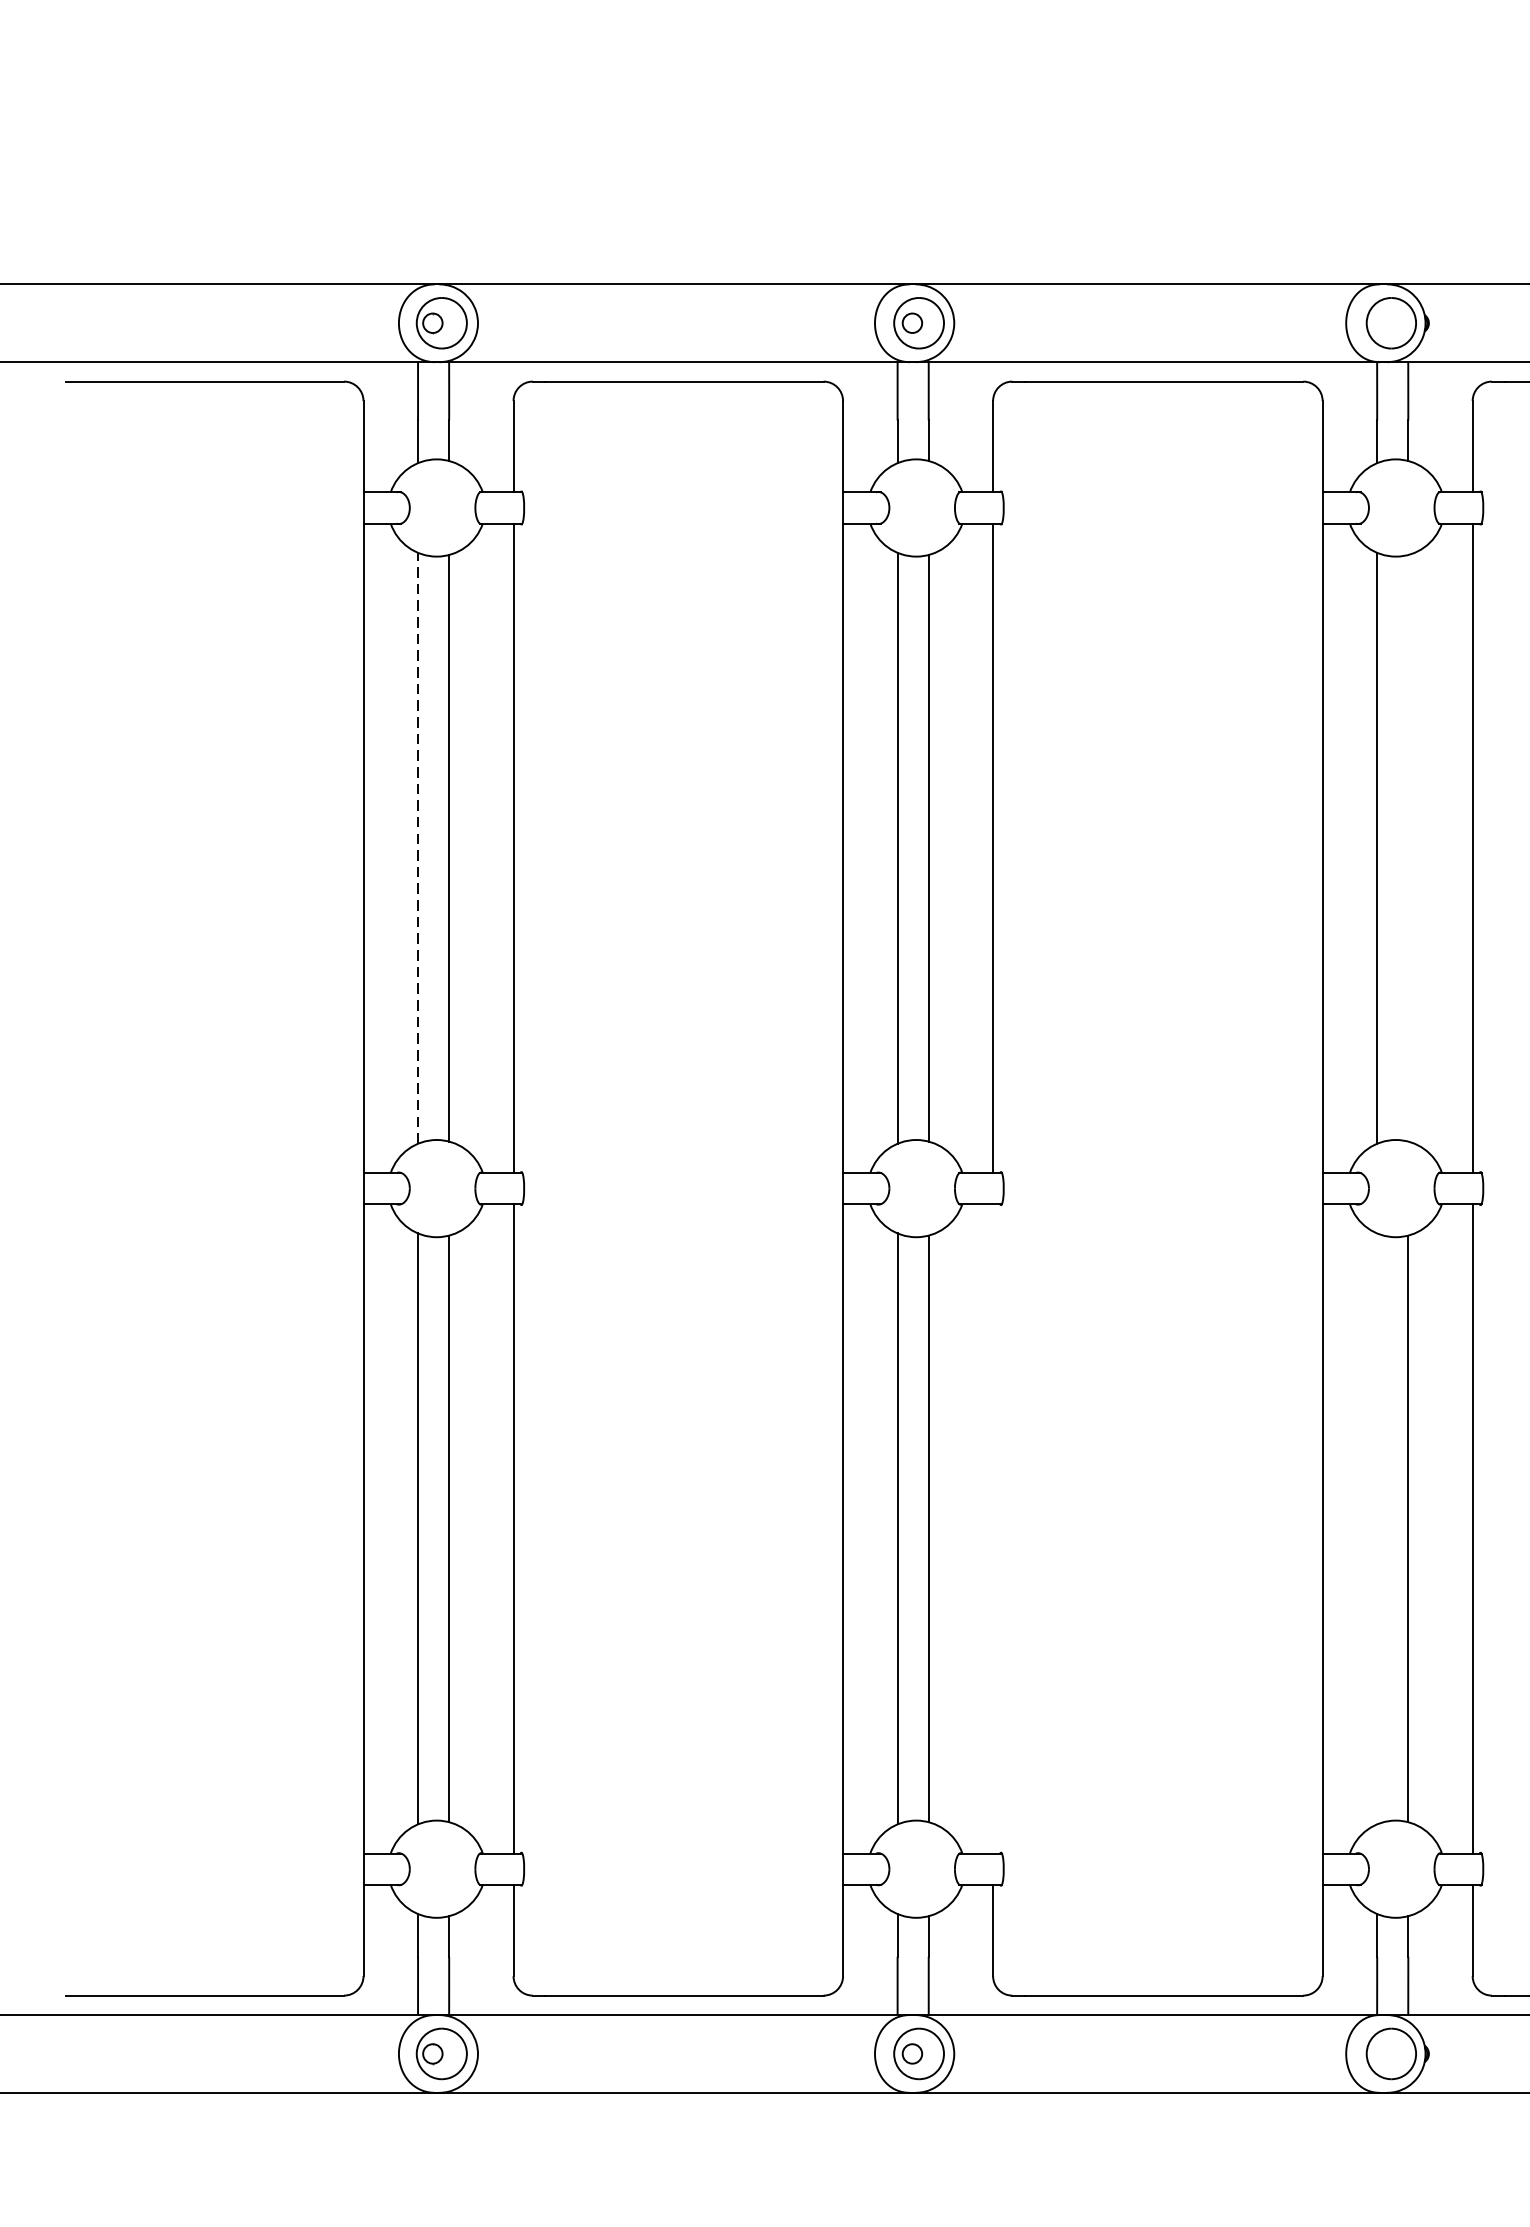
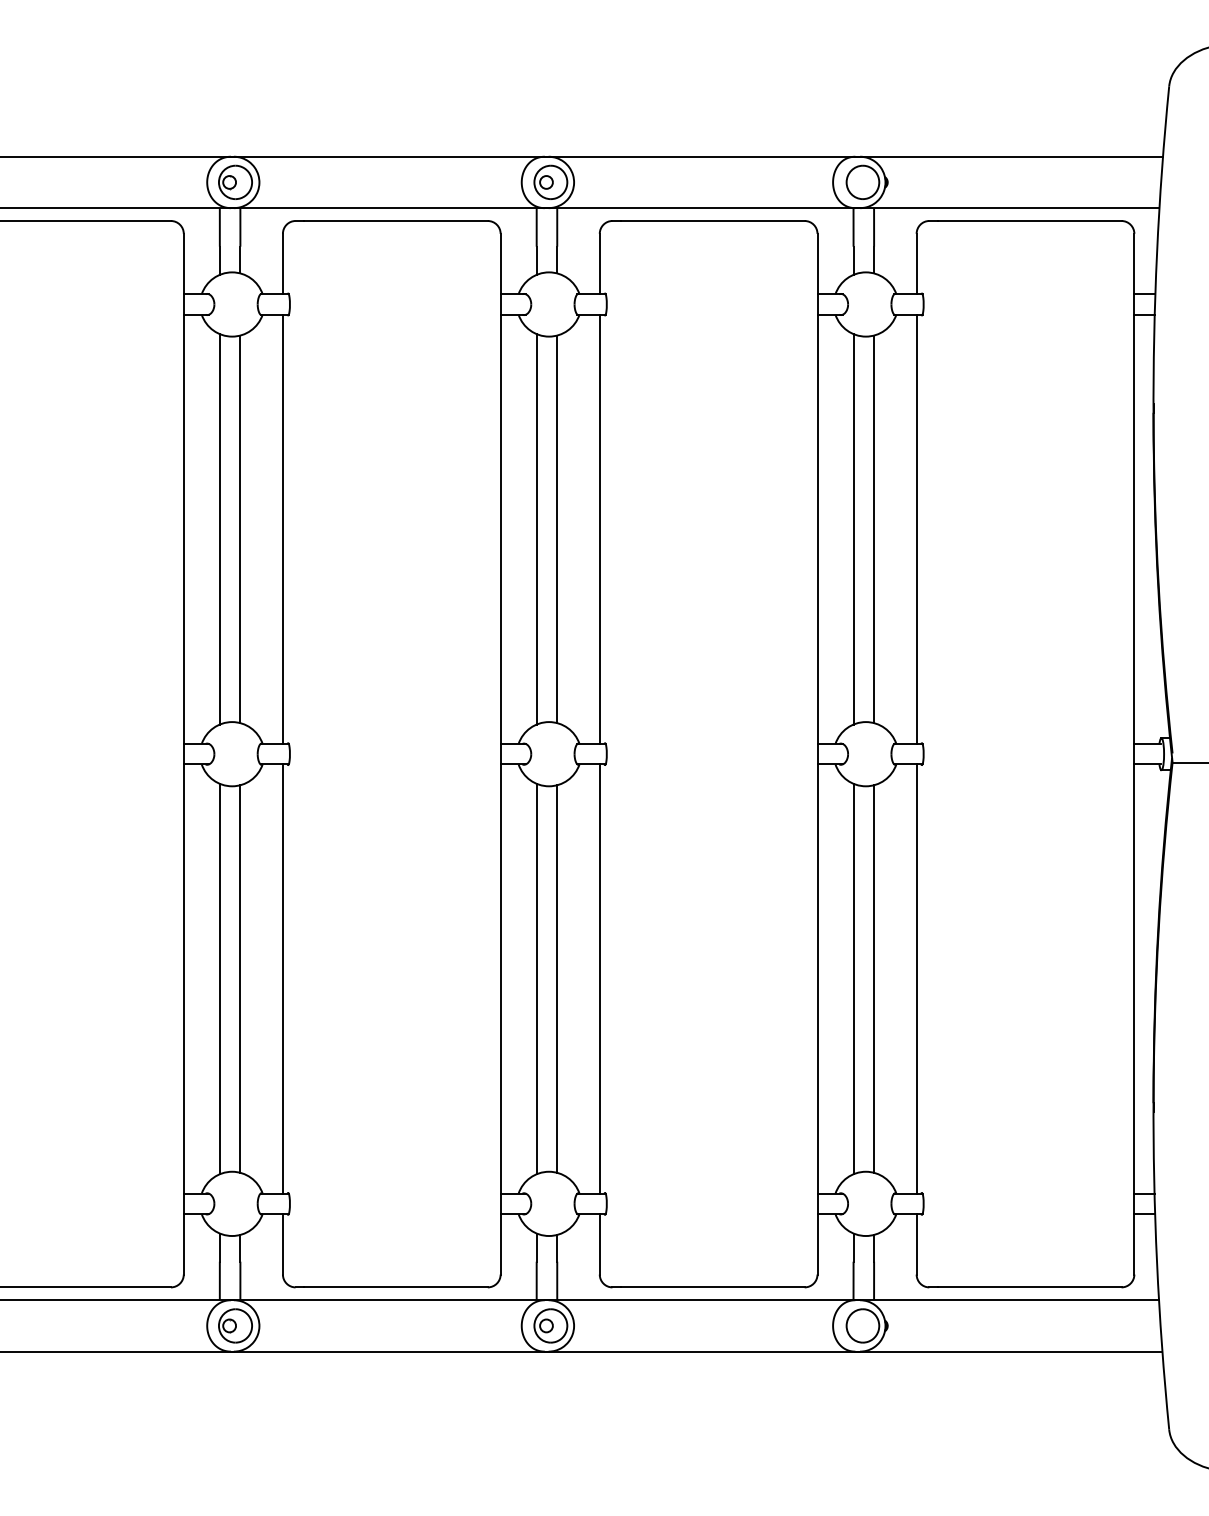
line: (417, 847) -> (219, 528), dashed -> solid
line: (1408, 848) -> (874, 529), added
line: (992, 1528) -> (599, 978), added
line: (1377, 1528) -> (853, 978), added

